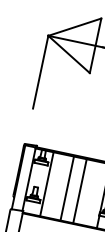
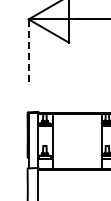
line: (40, 72) -> (28, 50), solid -> dashed
line: (67, 188) -> (70, 141), removed
line: (79, 190) -> (81, 141), removed

